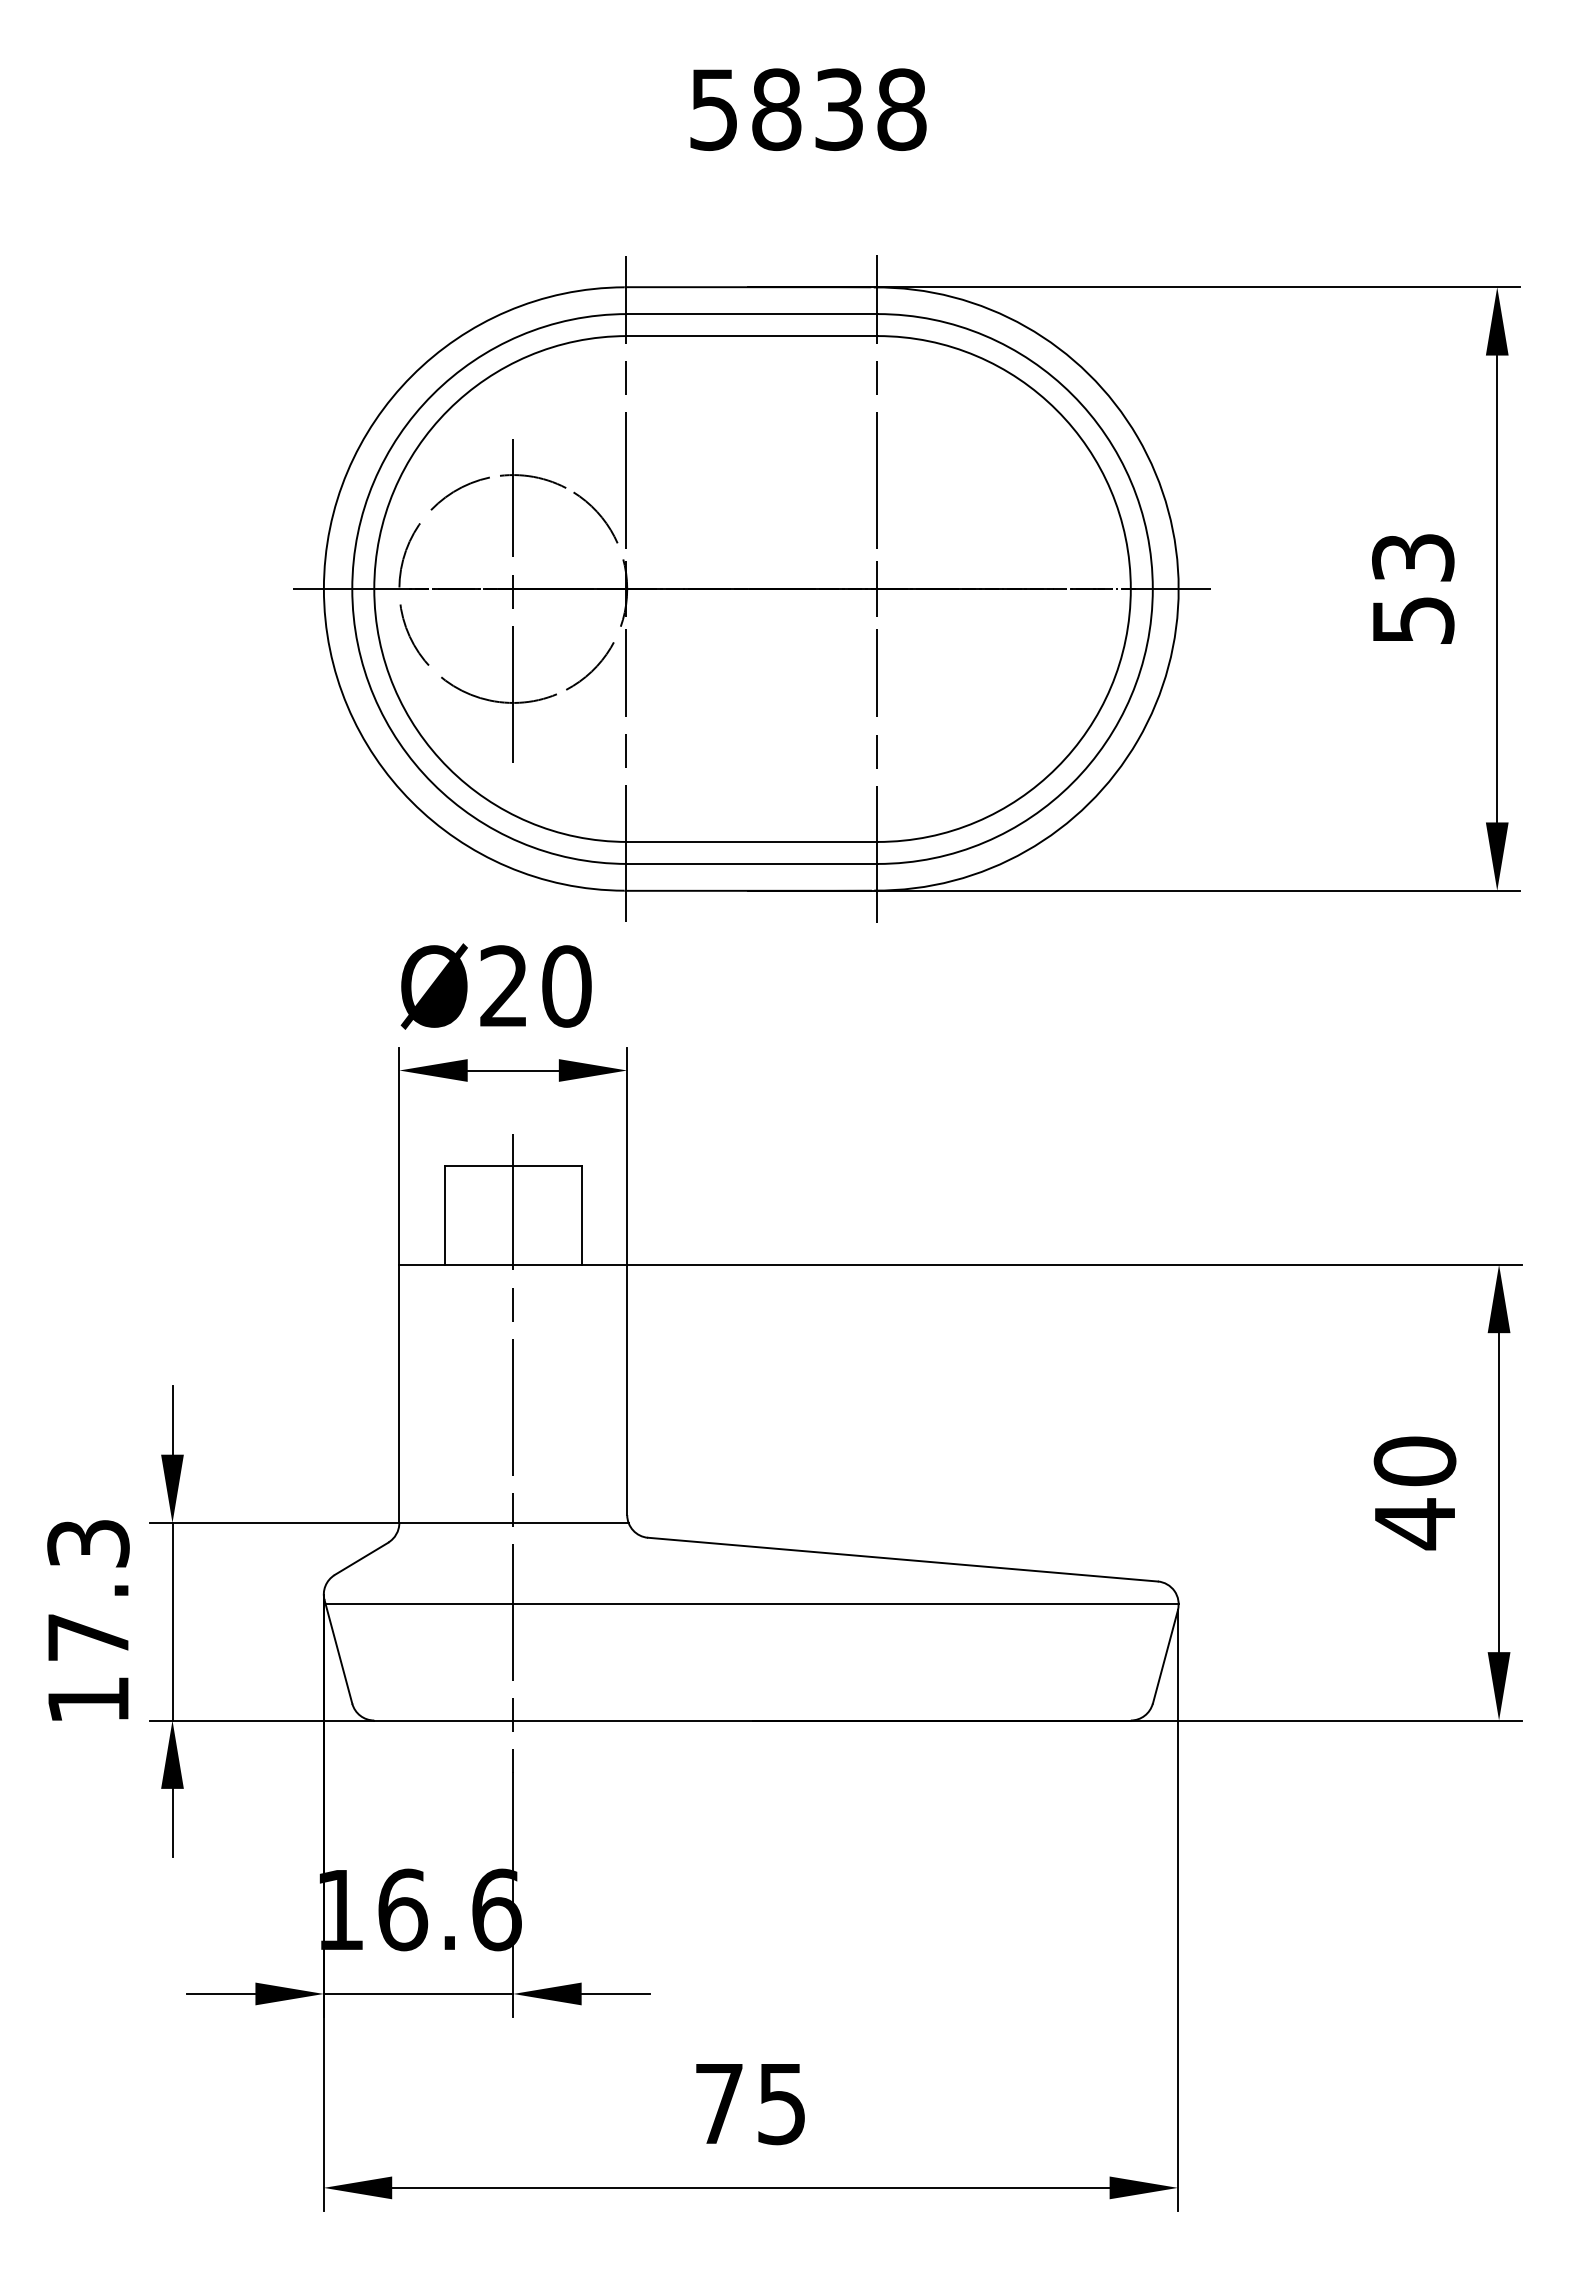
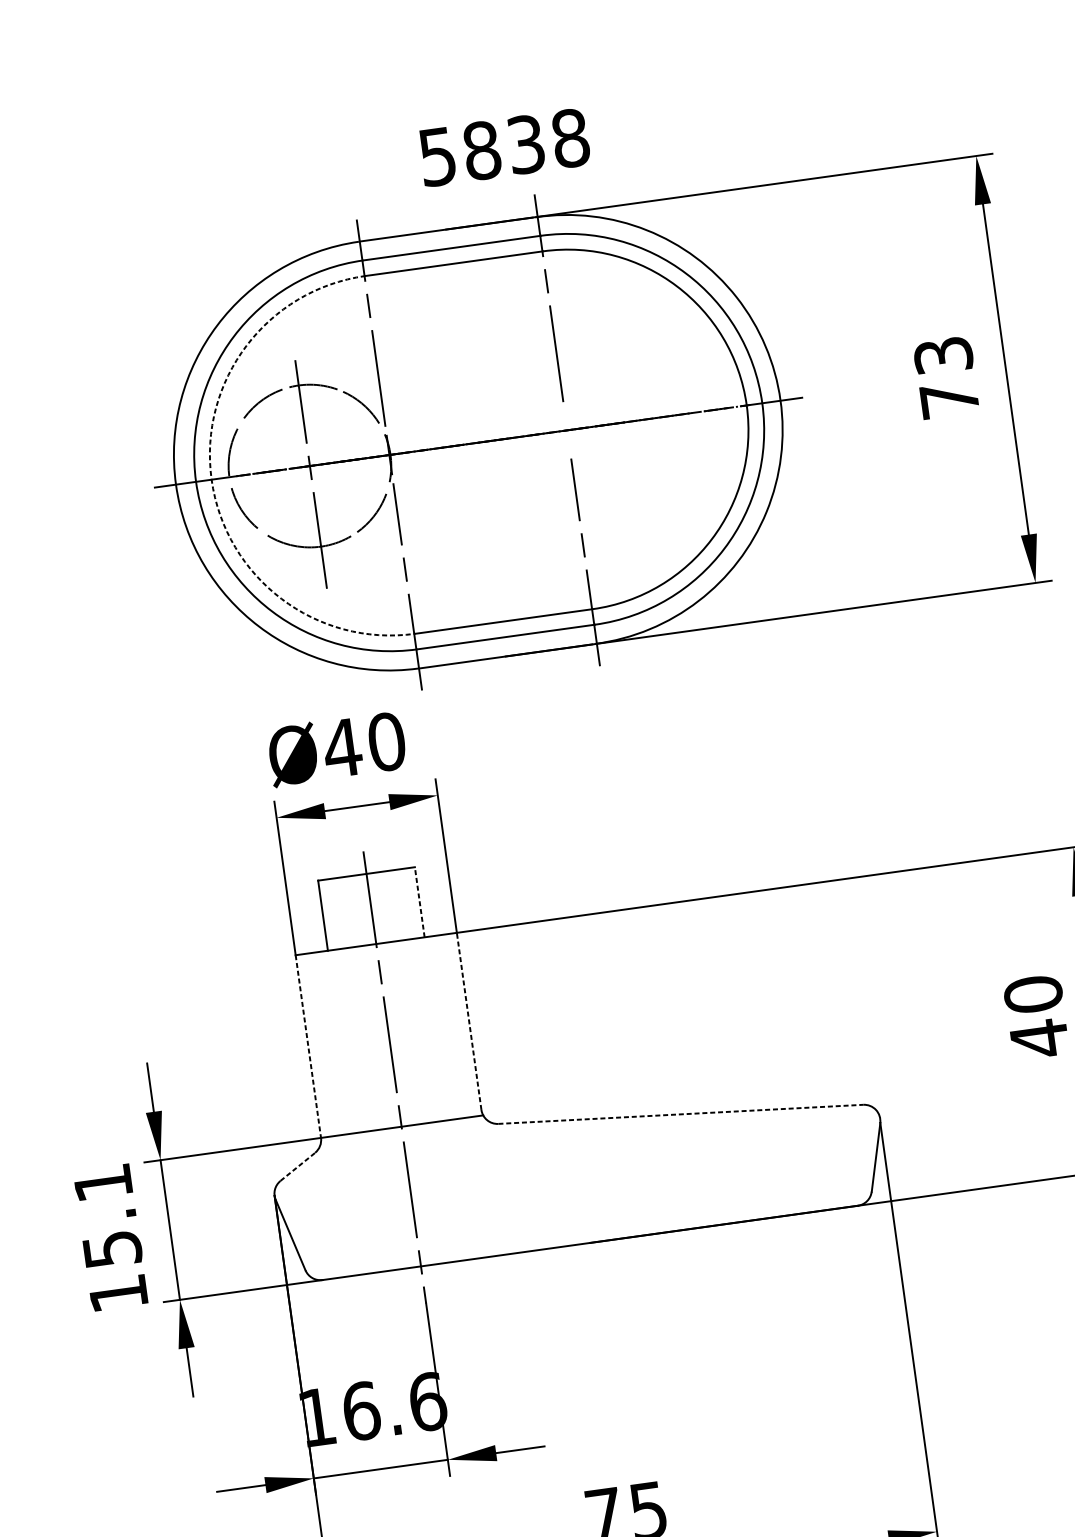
text: (808, 109) -> (504, 147), moved
line: (877, 588) -> (567, 429), removed
arc: (374, 589) -> (211, 480), solid -> dashed
text: (1413, 620) -> (949, 399), 53 -> 73
text: (504, 985) -> (342, 747), Ø20 -> Ø40
line: (581, 1215) -> (419, 902), solid -> dashed
line: (627, 1389) -> (469, 1021), solid -> dashed
line: (399, 1394) -> (308, 1046), solid -> dashed
line: (362, 1558) -> (298, 1166), solid -> dashed
line: (902, 1559) -> (680, 1114), solid -> dashed
text: (88, 1590) -> (107, 1216), 17.3 -> 15.1
line: (751, 1604) -> (578, 1160), removed

